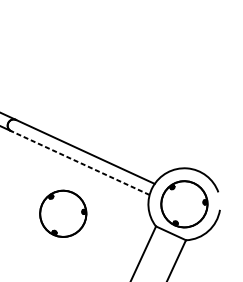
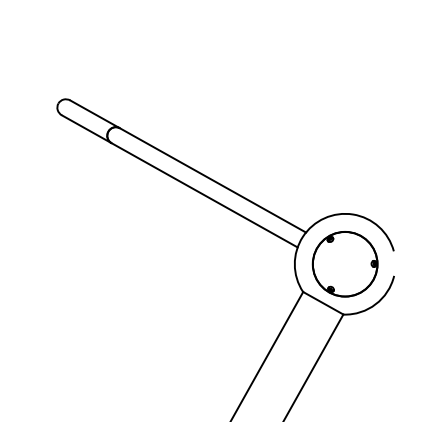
line: (80, 163) -> (204, 195), dashed -> solid
part: (62, 214) -> (174, 264), removed

